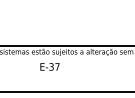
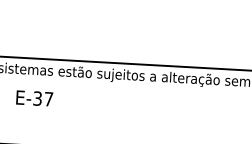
text: (49, 66) -> (33, 97), moved

